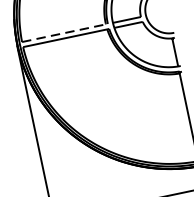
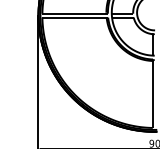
line: (65, 32) -> (75, 13), dashed -> solid

